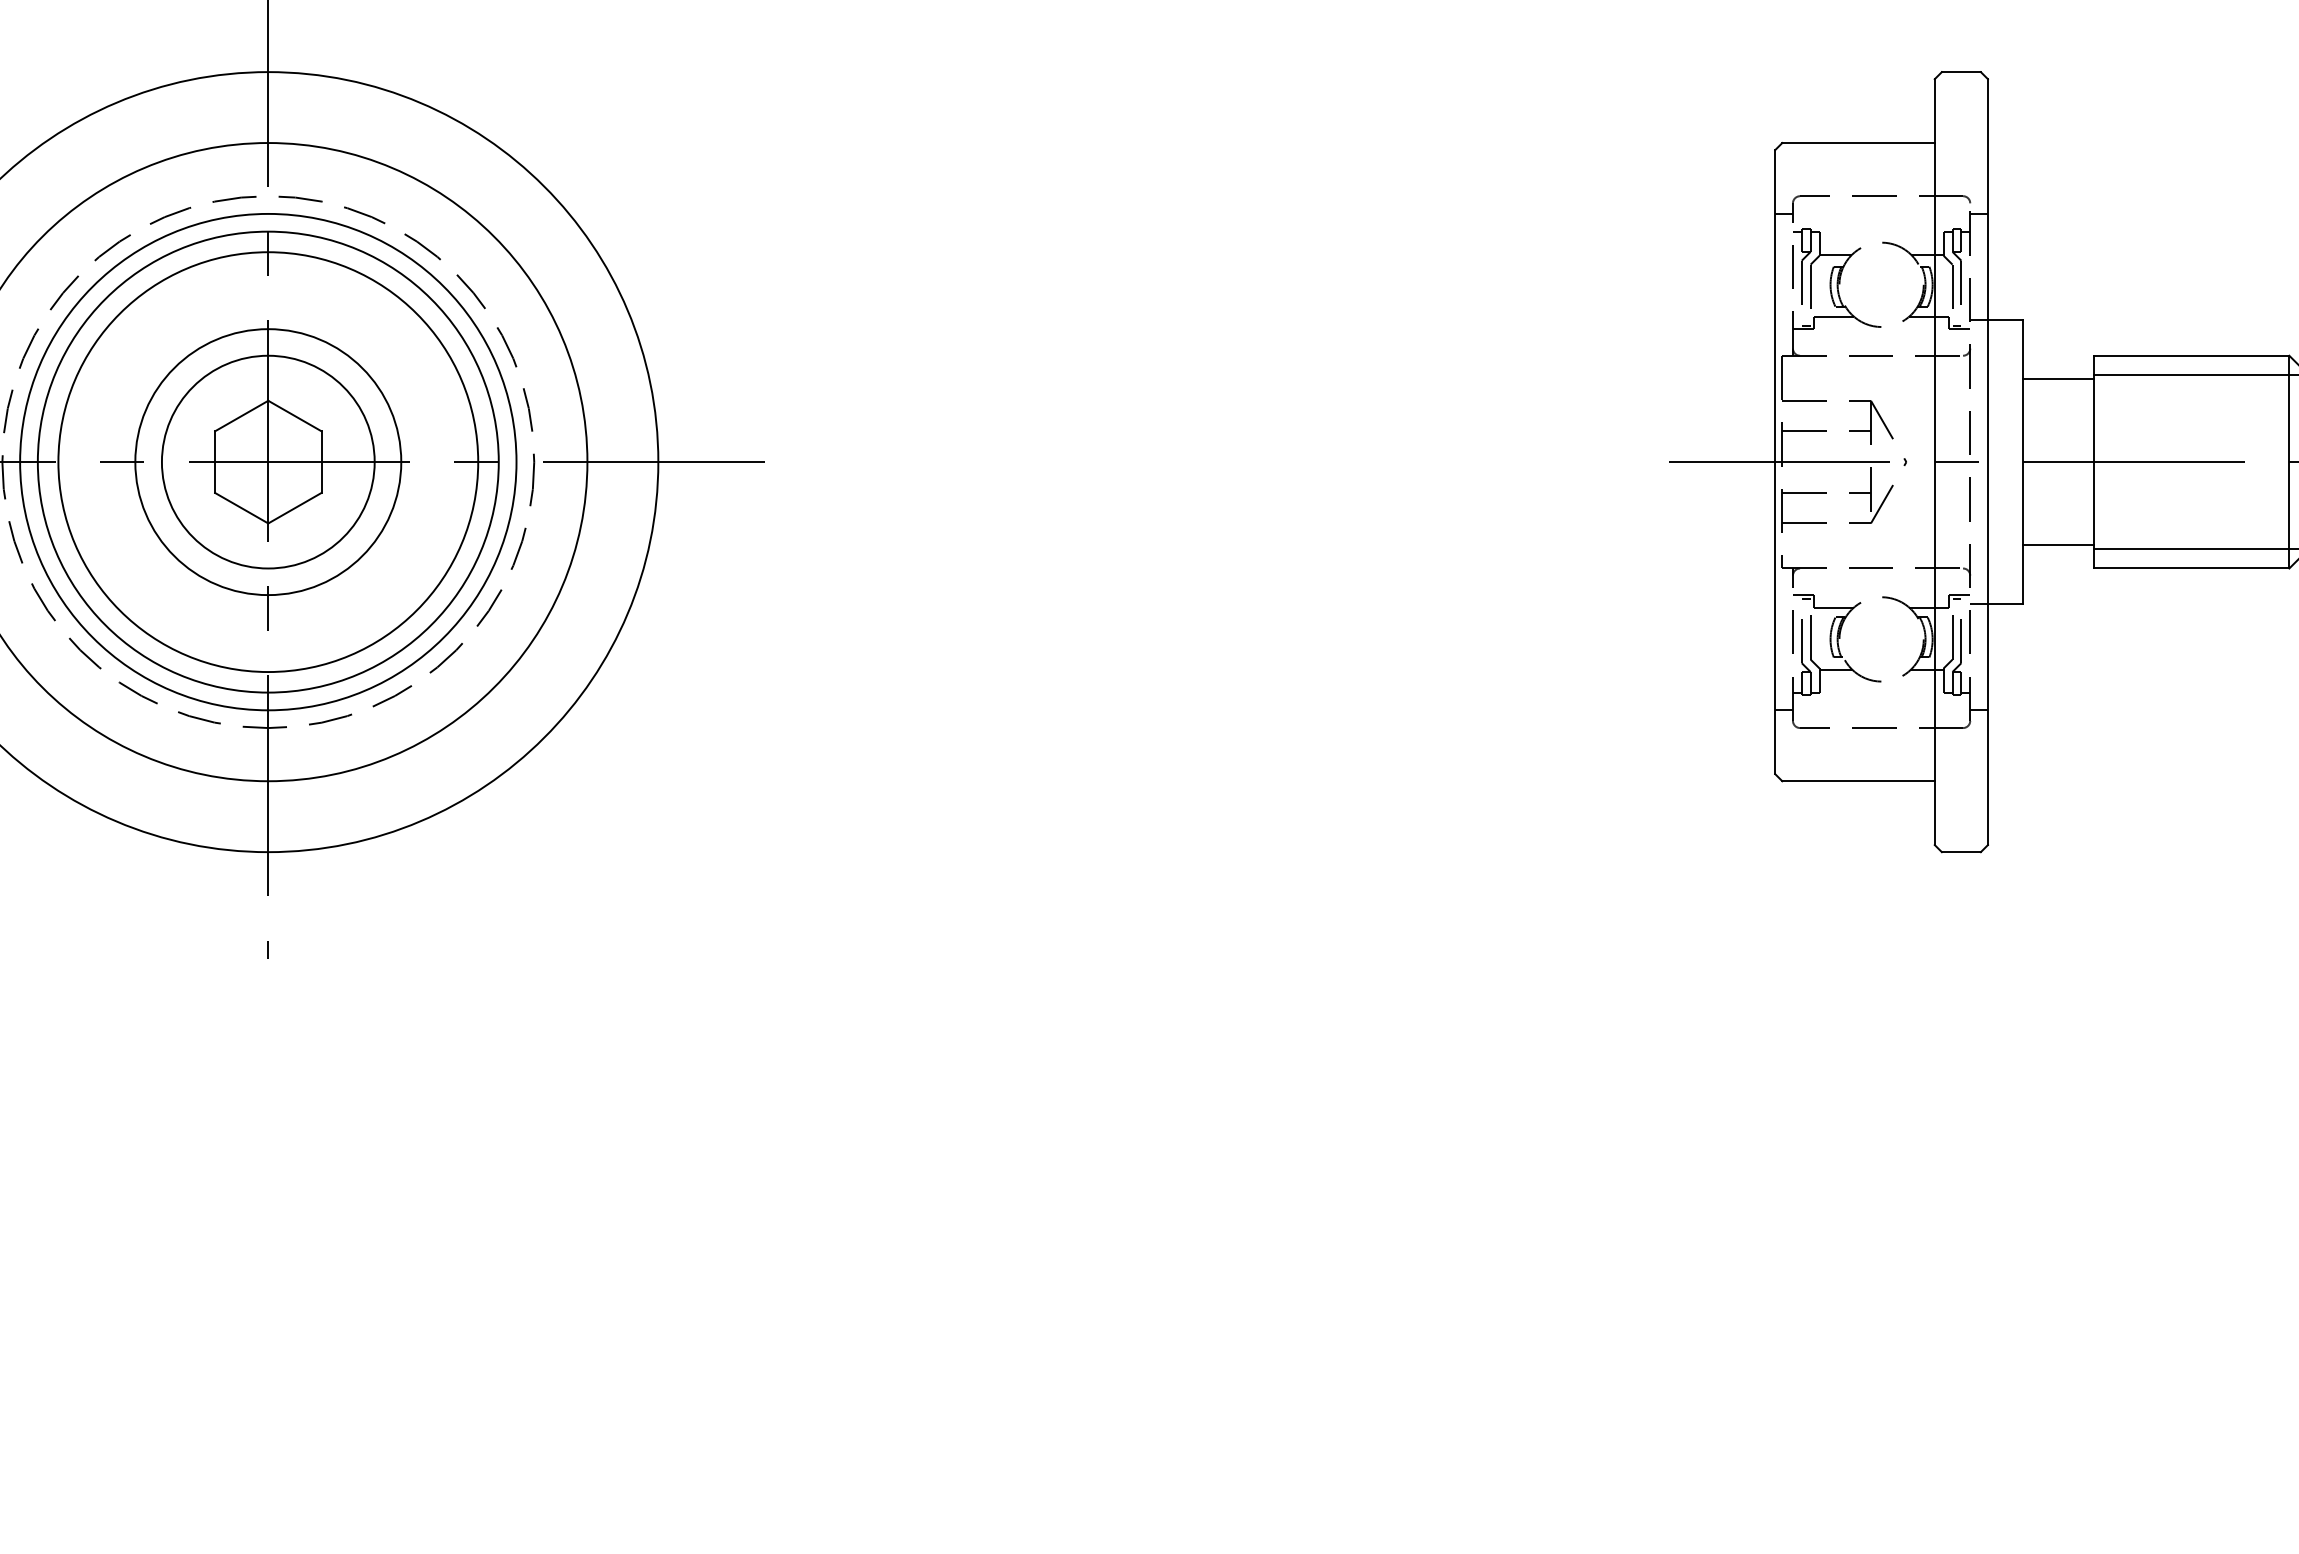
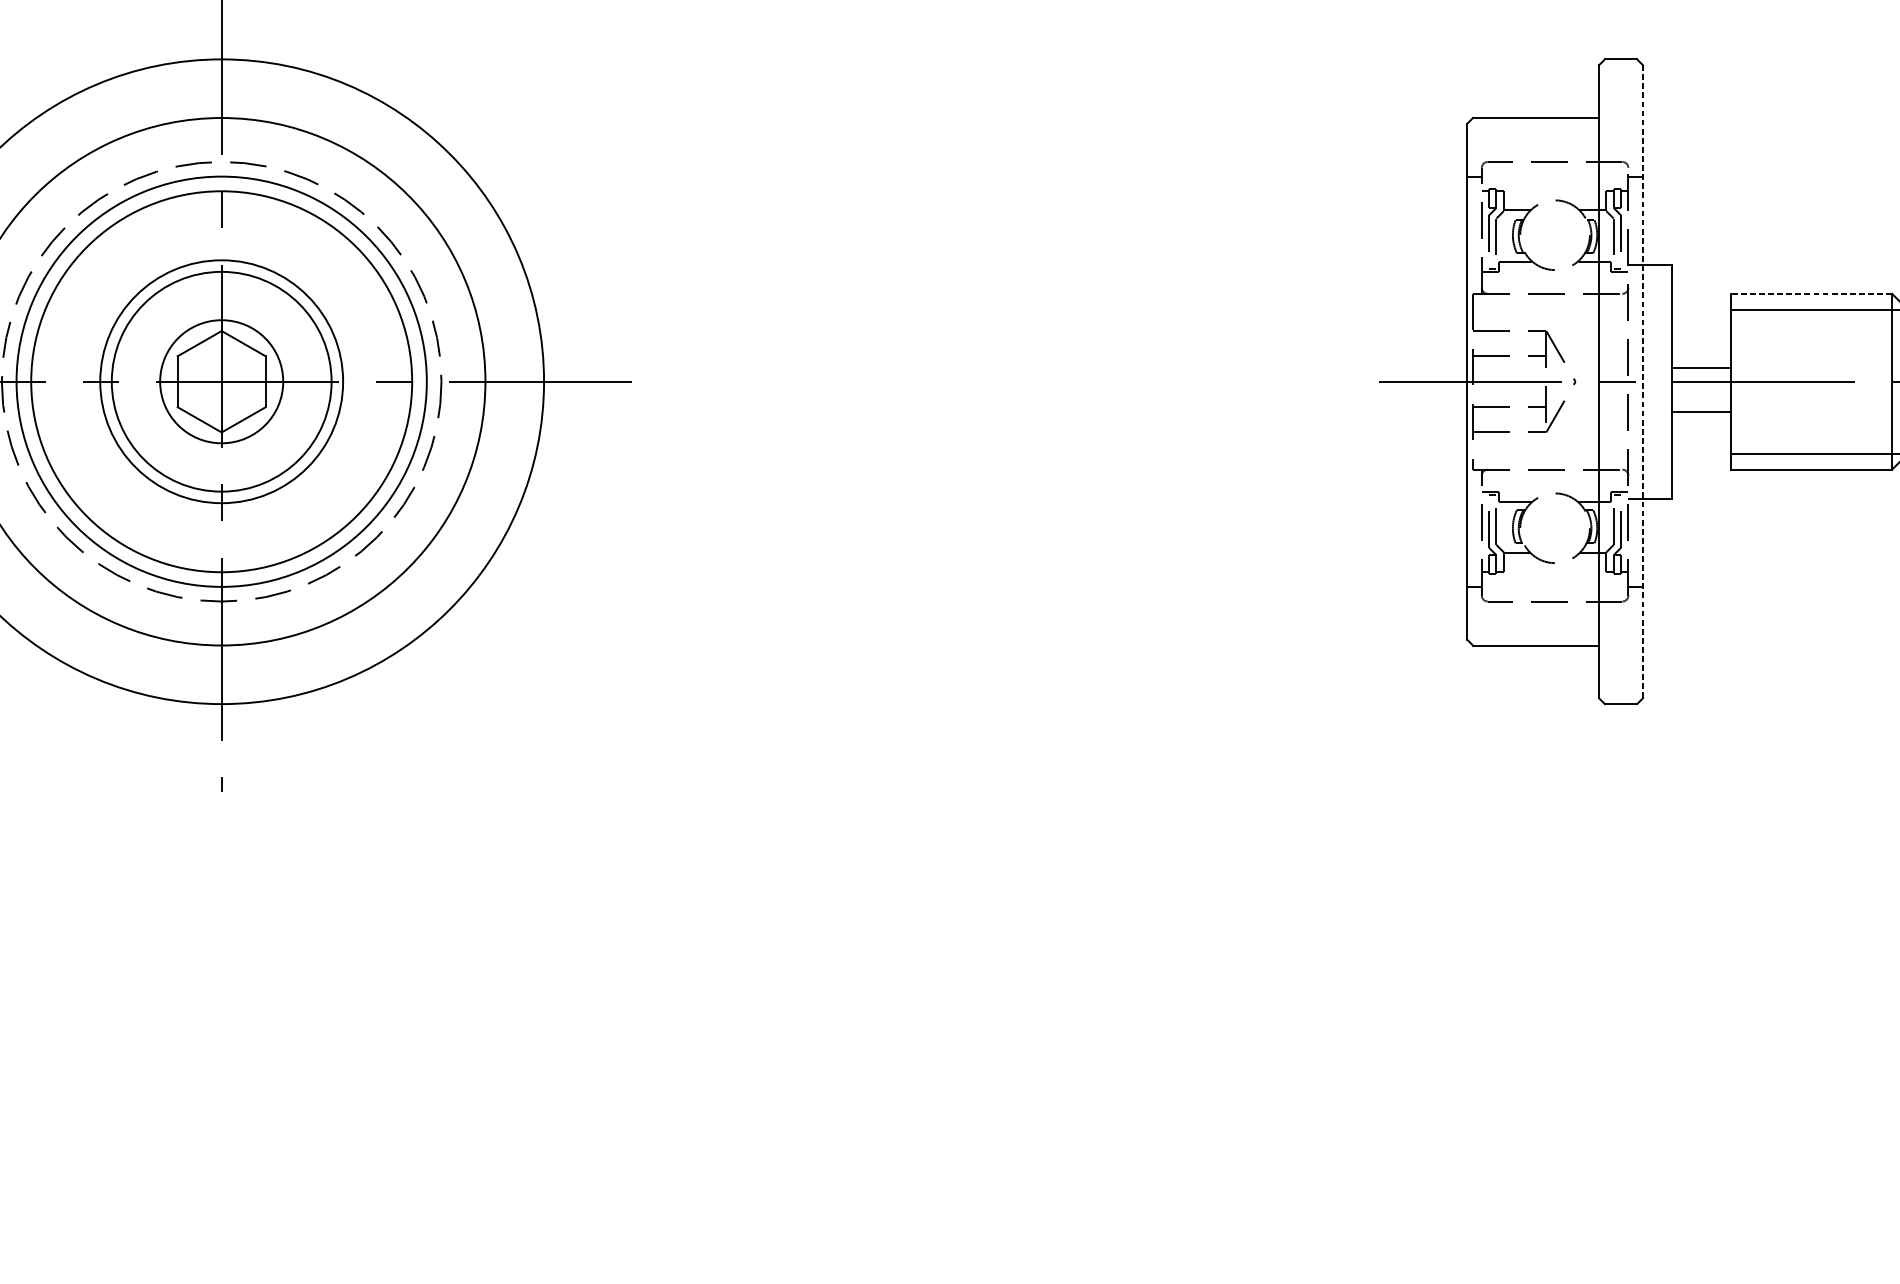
line: (2191, 355) -> (1811, 293), solid -> dashed
line: (2058, 378) -> (1701, 368), moved
circle: (267, 461) -> (221, 381), size x0.7
circle: (268, 462) -> (221, 382), size x0.7
line: (1987, 462) -> (1642, 382), solid -> dashed
line: (2058, 545) -> (1701, 411), moved

